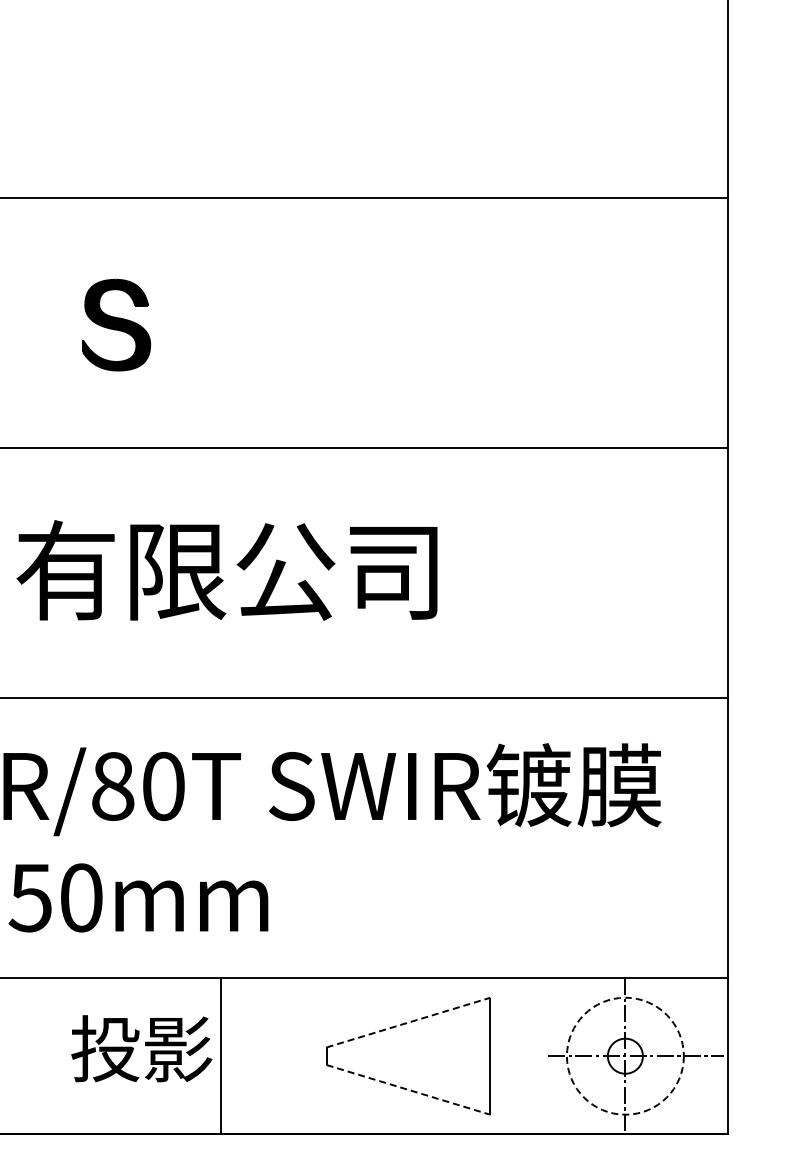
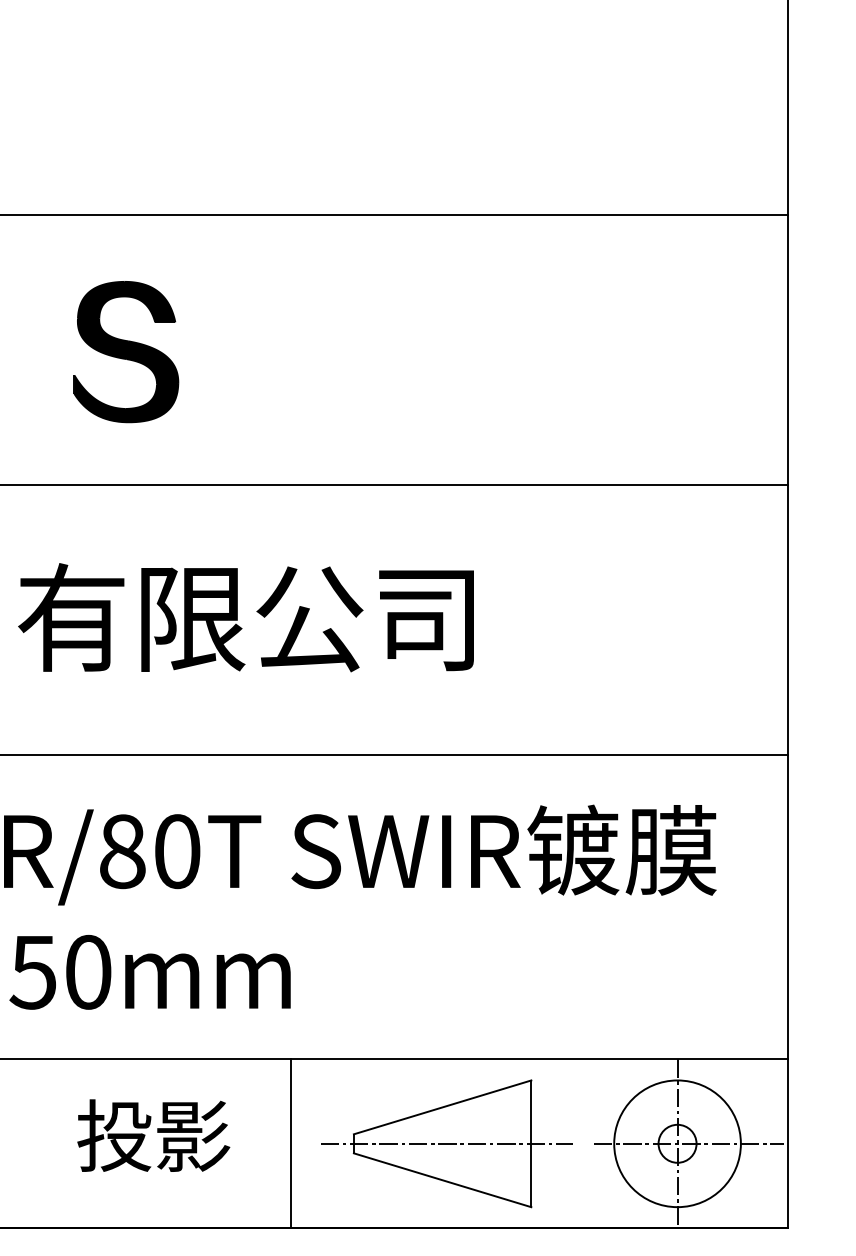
part: (116, 324) -> (126, 351), size x1.43
line: (408, 1022) -> (442, 1107), dashed -> solid
circle: (624, 1055) -> (676, 1143), dashed -> solid
line: (221, 1056) -> (290, 1144), moved
line: (412, 1056) -> (446, 1144), added
line: (408, 1089) -> (442, 1179), dashed -> solid

